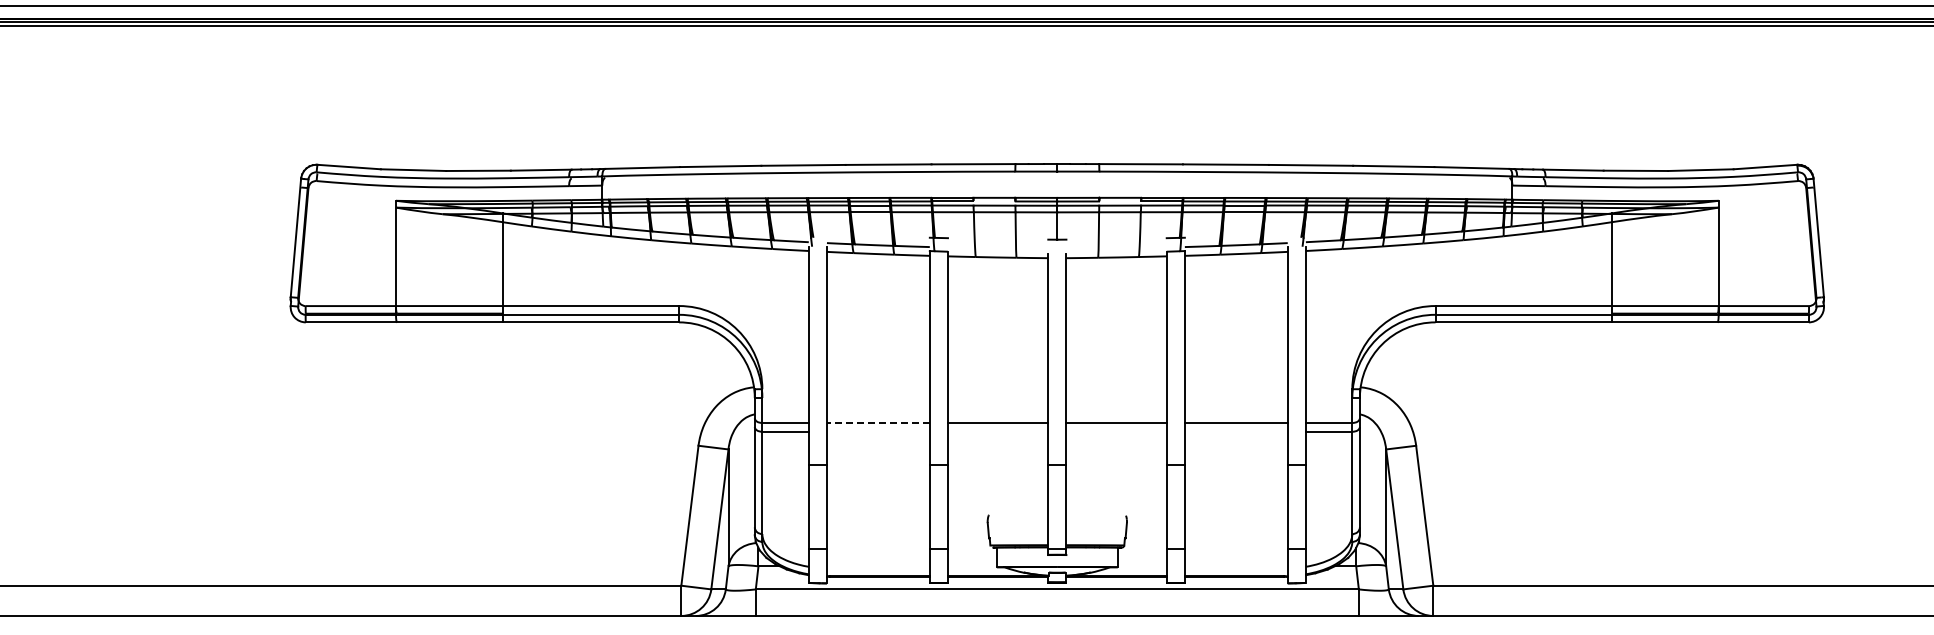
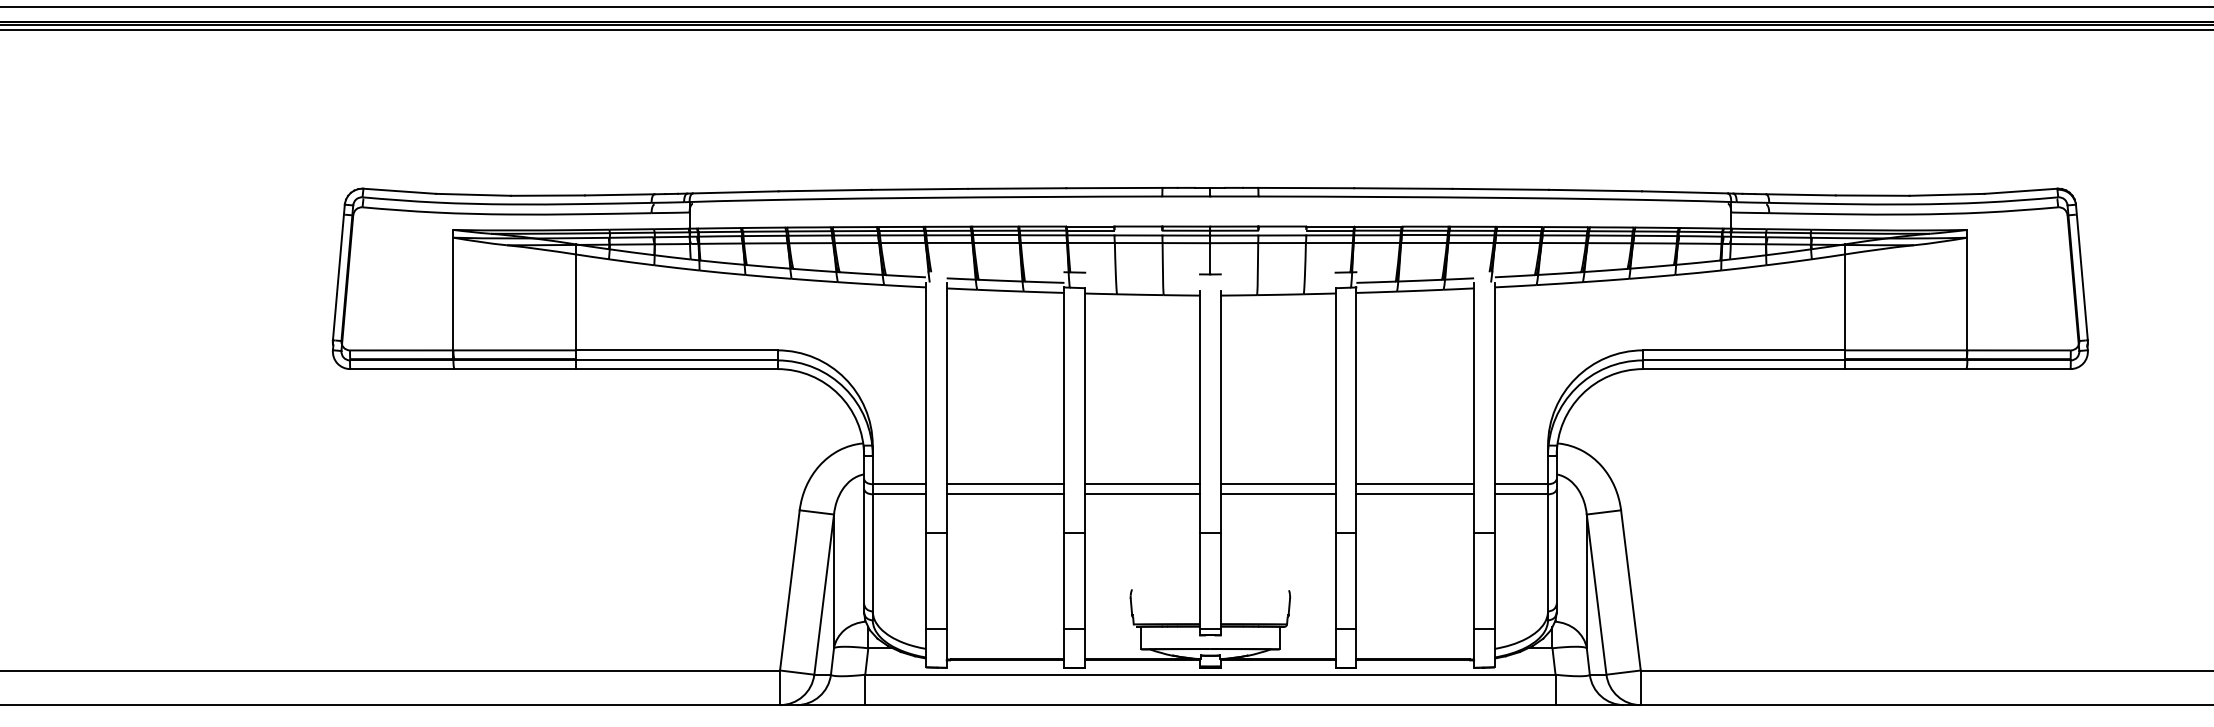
line: (877, 422) -> (1004, 483), dashed -> solid
line: (877, 431) -> (1004, 493), added
line: (997, 431) -> (1141, 493), added
line: (1116, 431) -> (1278, 493), added
line: (1235, 431) -> (1414, 493), added

